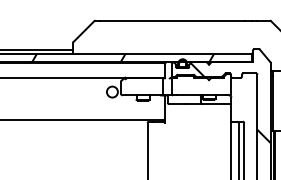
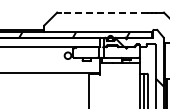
line: (172, 20) -> (104, 12), solid -> dashed

